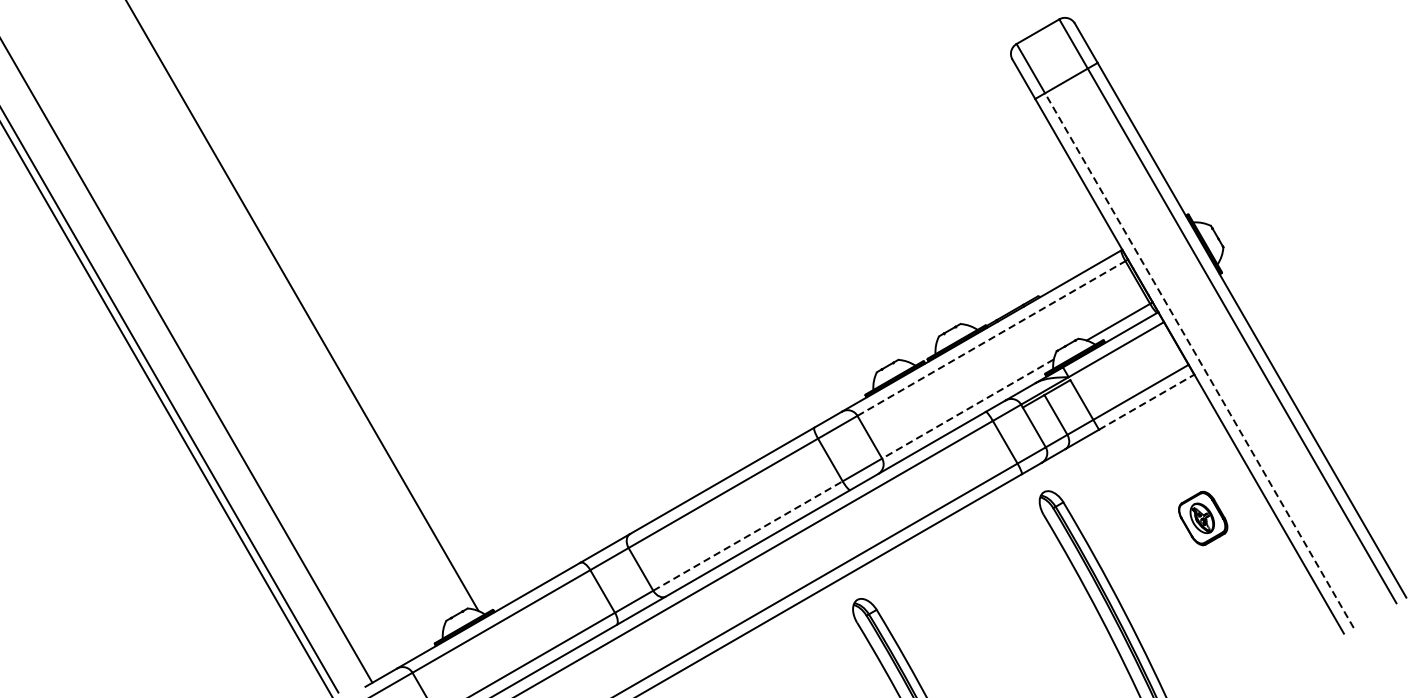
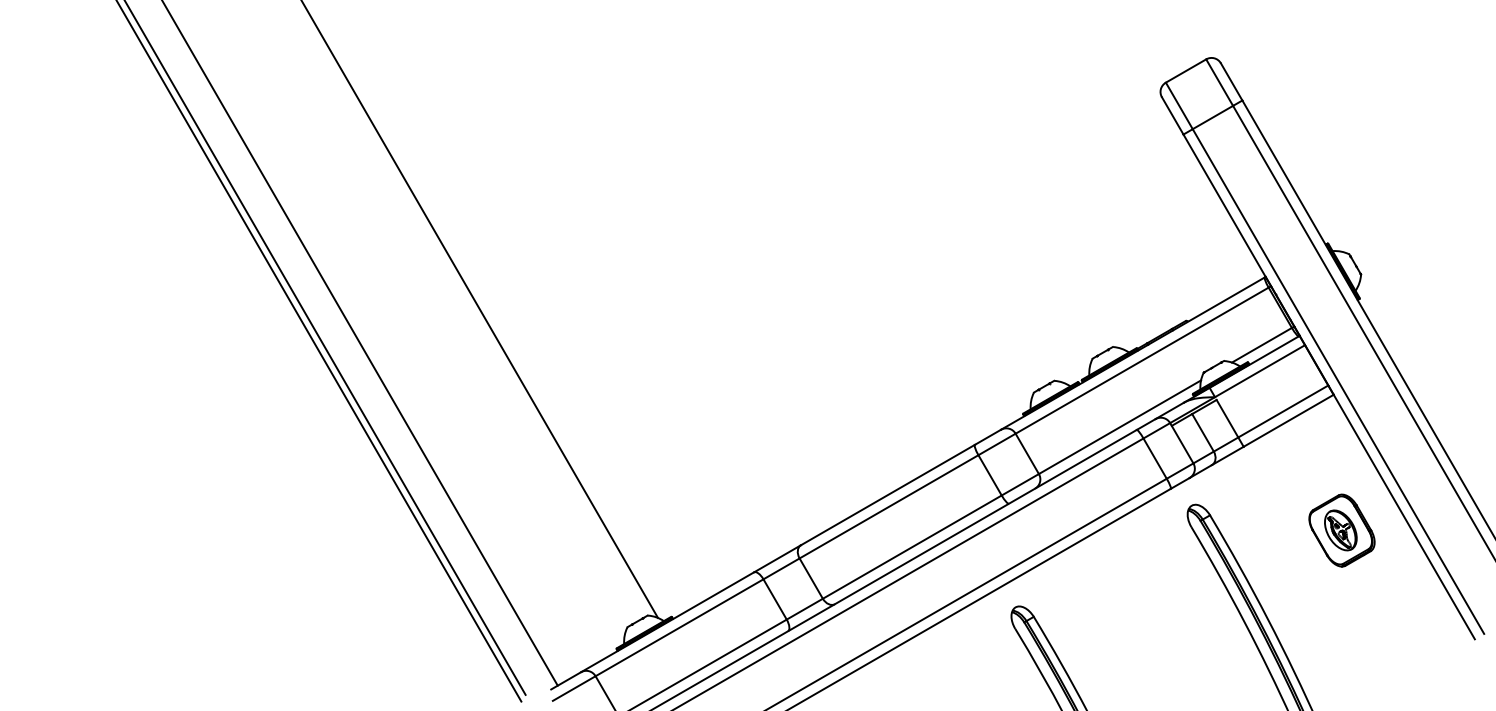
line: (991, 338) -> (1142, 360), dashed -> solid
line: (1199, 360) -> (1338, 381), dashed -> solid
line: (1146, 401) -> (1288, 420), dashed -> solid
line: (967, 409) -> (1119, 427), dashed -> solid
part: (1202, 518) -> (1341, 530), size x1.43
line: (748, 535) -> (912, 546), dashed -> solid

